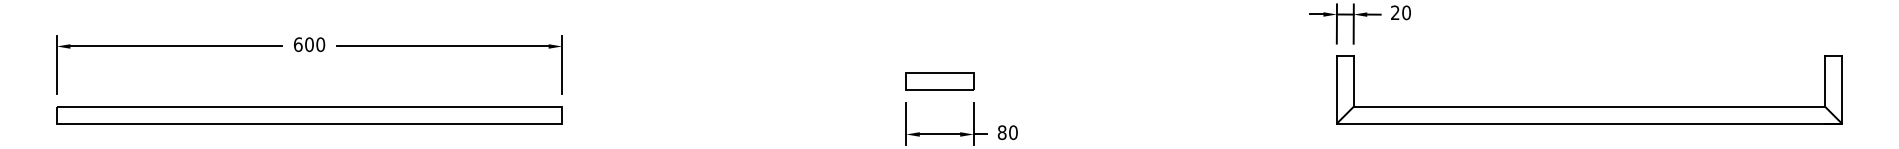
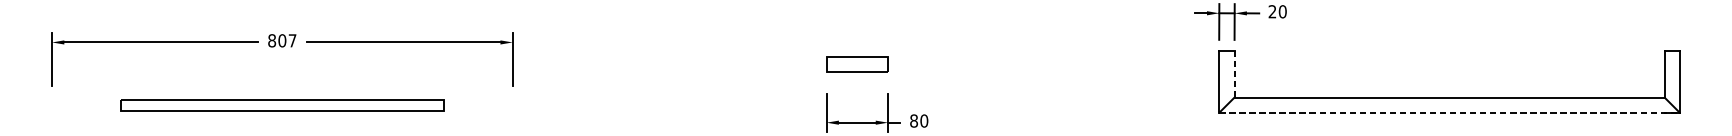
text: (309, 44) -> (282, 40), 600 -> 807
part: (939, 81) -> (856, 64), moved
line: (1353, 81) -> (1234, 74), solid -> dashed
part: (309, 115) -> (282, 105), size x0.7
line: (1589, 123) -> (1449, 112), solid -> dashed

